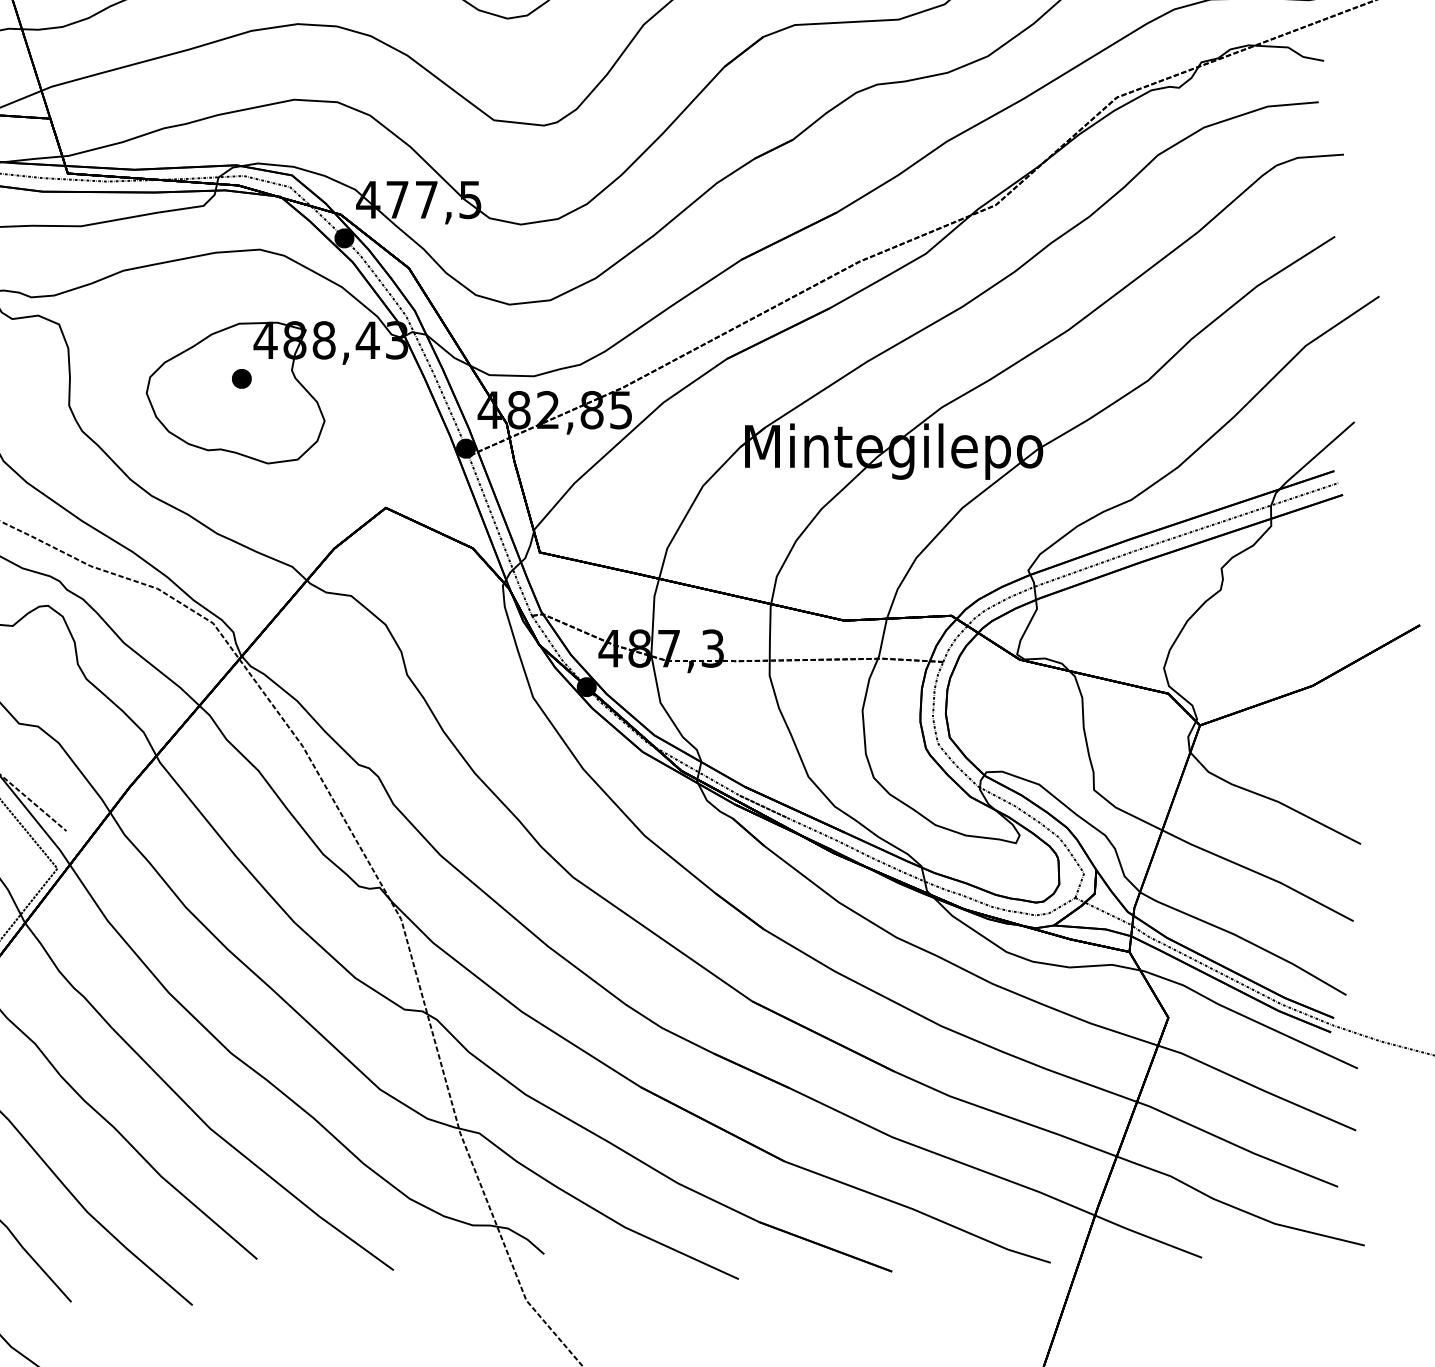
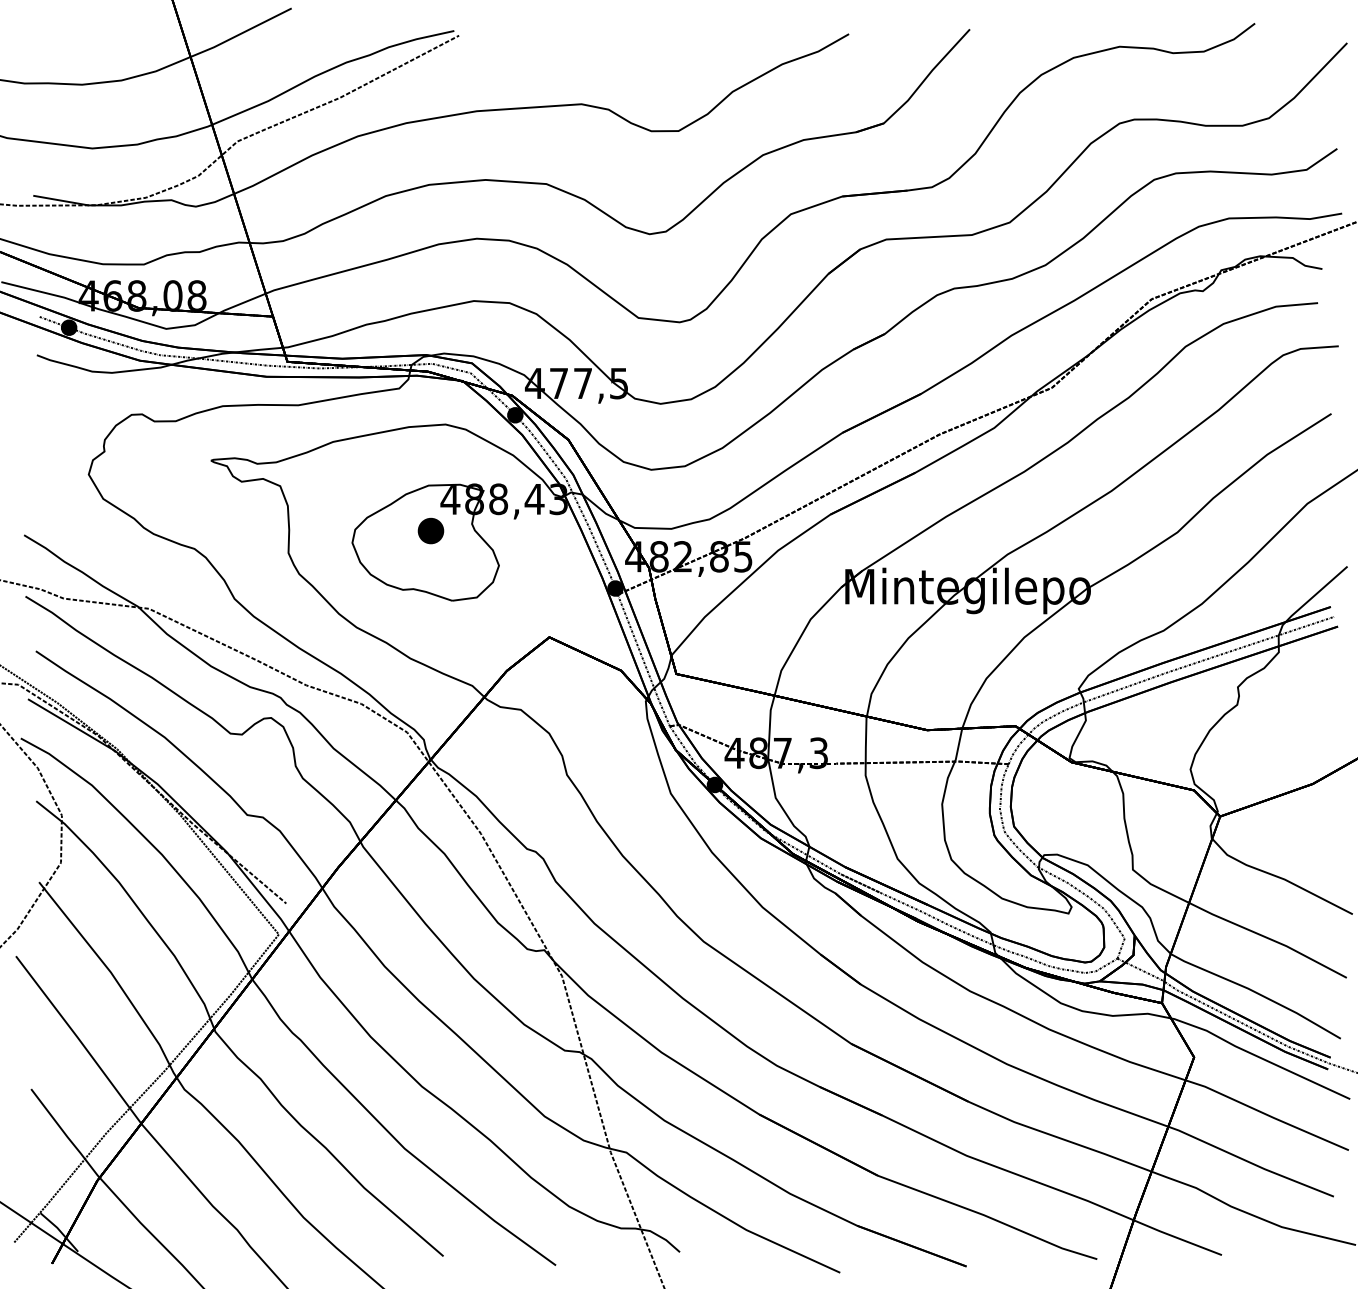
part: (241, 378) -> (430, 530), size x1.6

